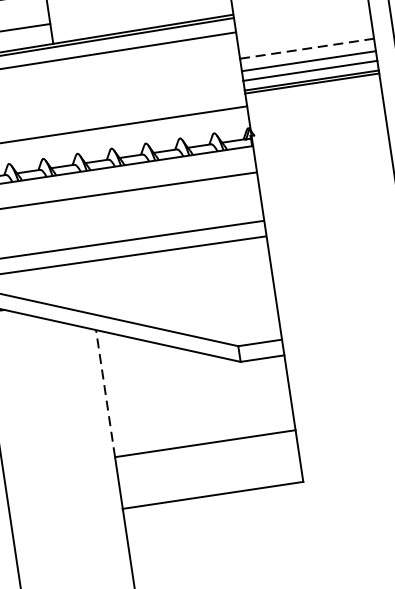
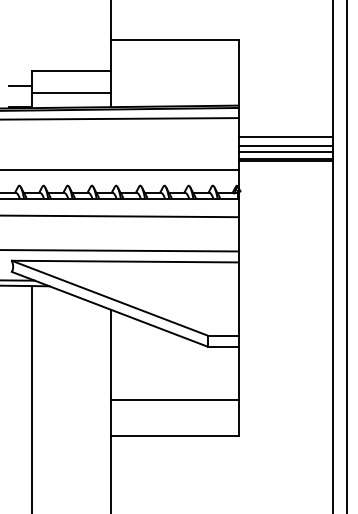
line: (307, 48) -> (286, 136), dashed -> solid
line: (105, 393) -> (110, 354), dashed -> solid

